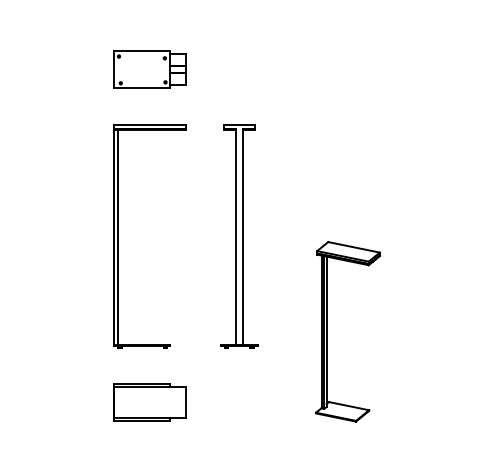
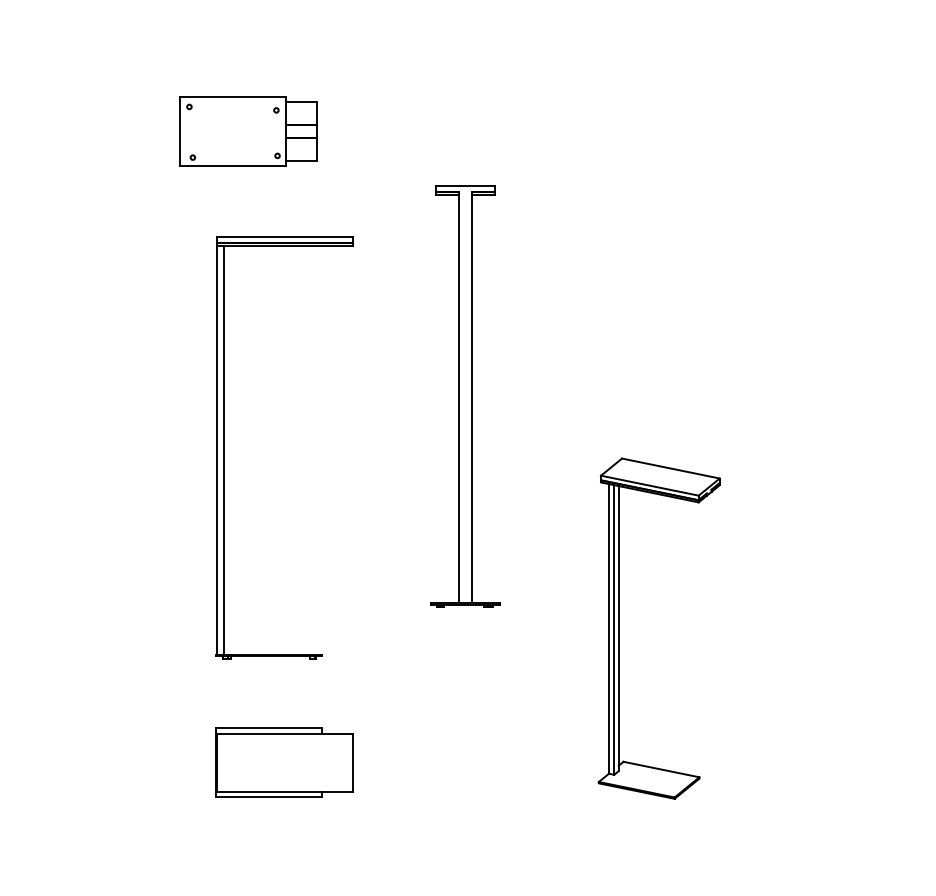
part: (149, 69) -> (247, 131), moved
part: (239, 236) -> (465, 396), moved

